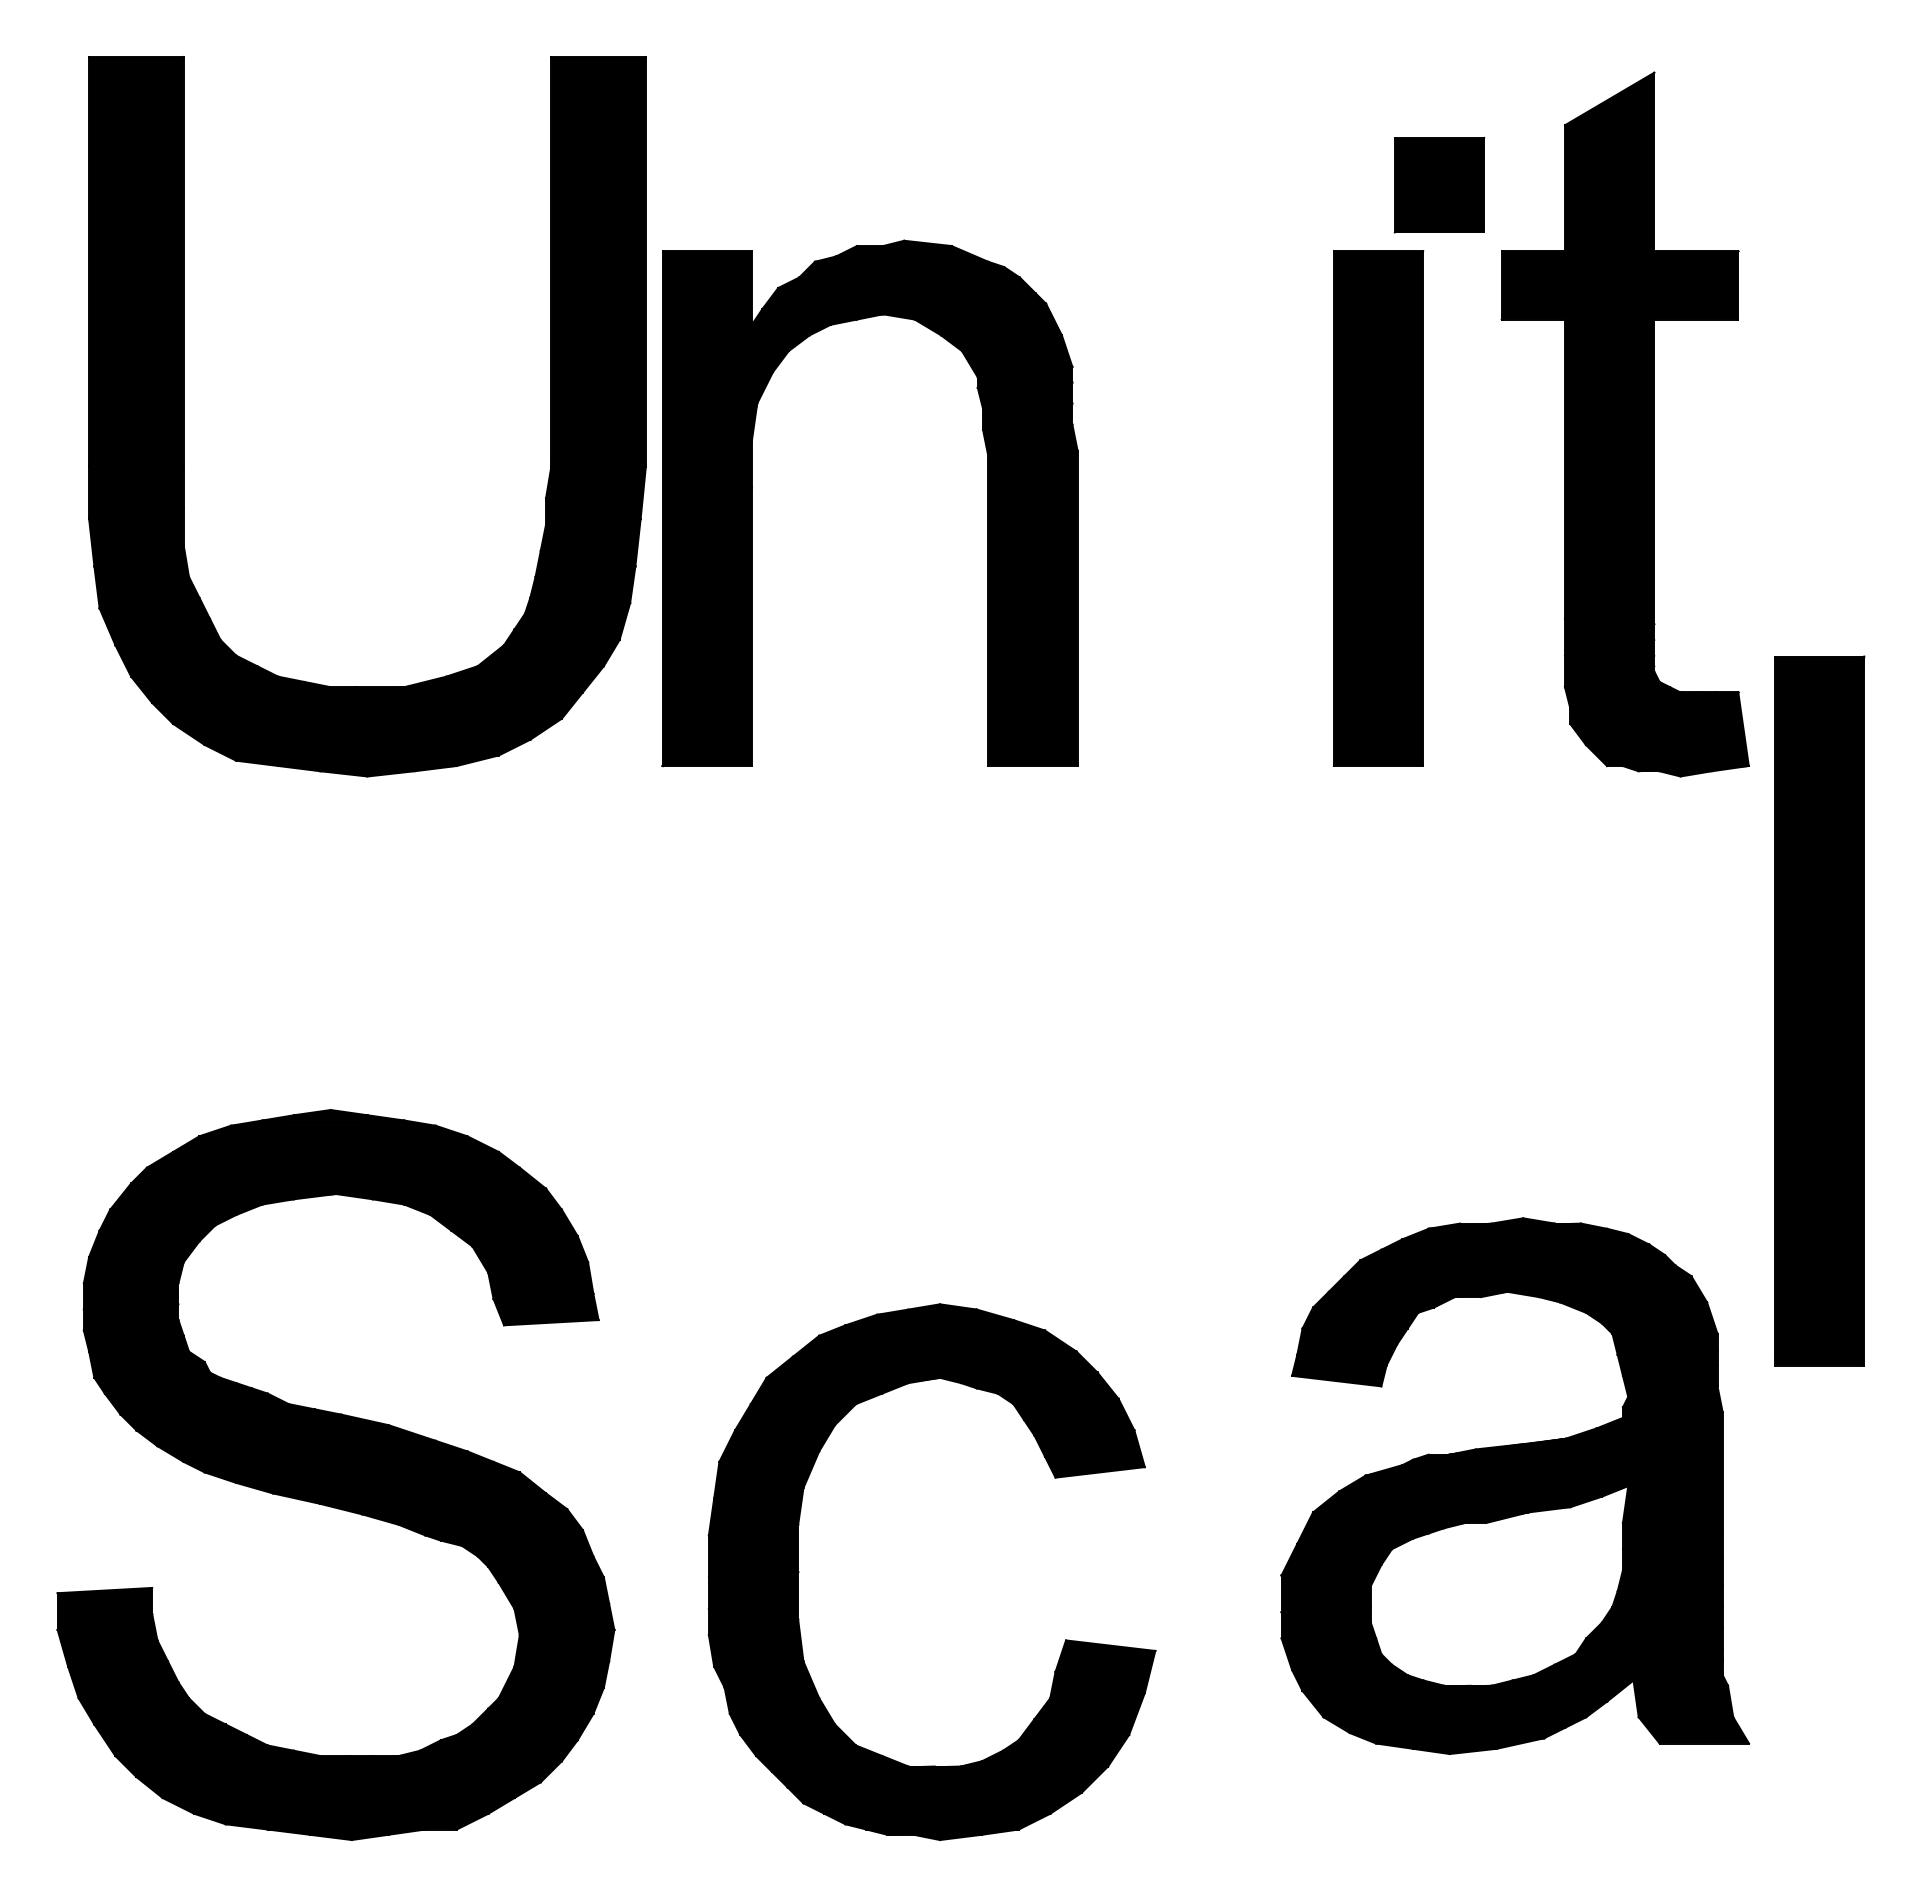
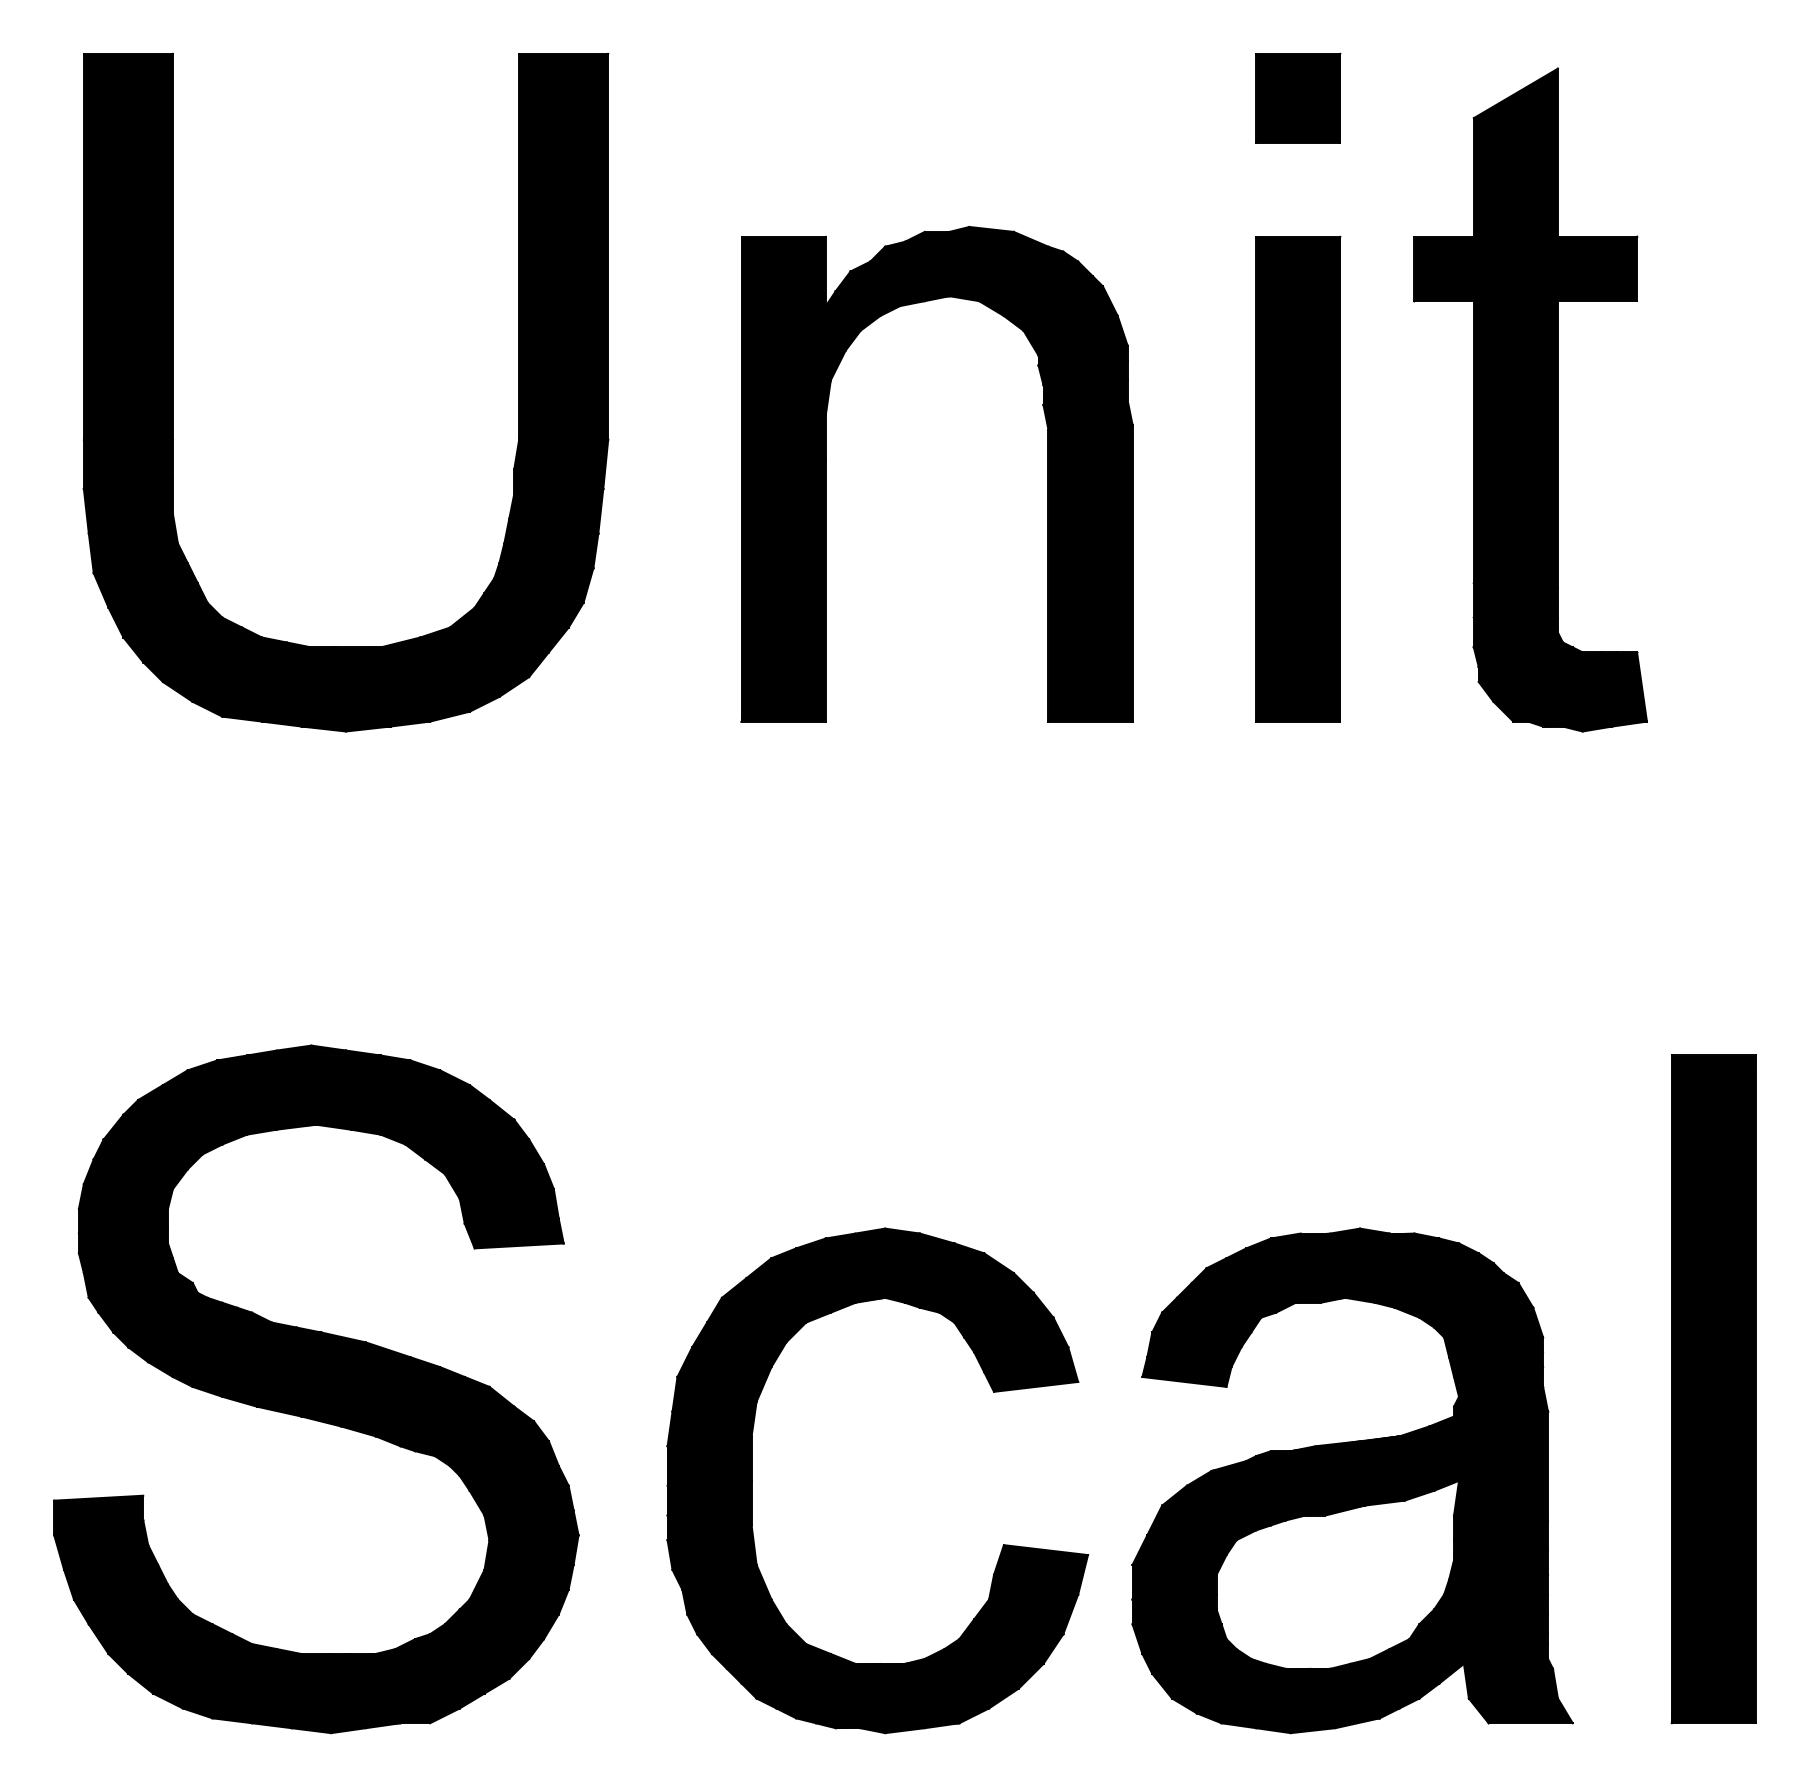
part: (1439, 184) -> (1298, 97), moved
part: (752, 503) -> (826, 474), moved
part: (1819, 1010) -> (1713, 1388), moved
part: (1515, 1485) -> (1352, 1480), moved

